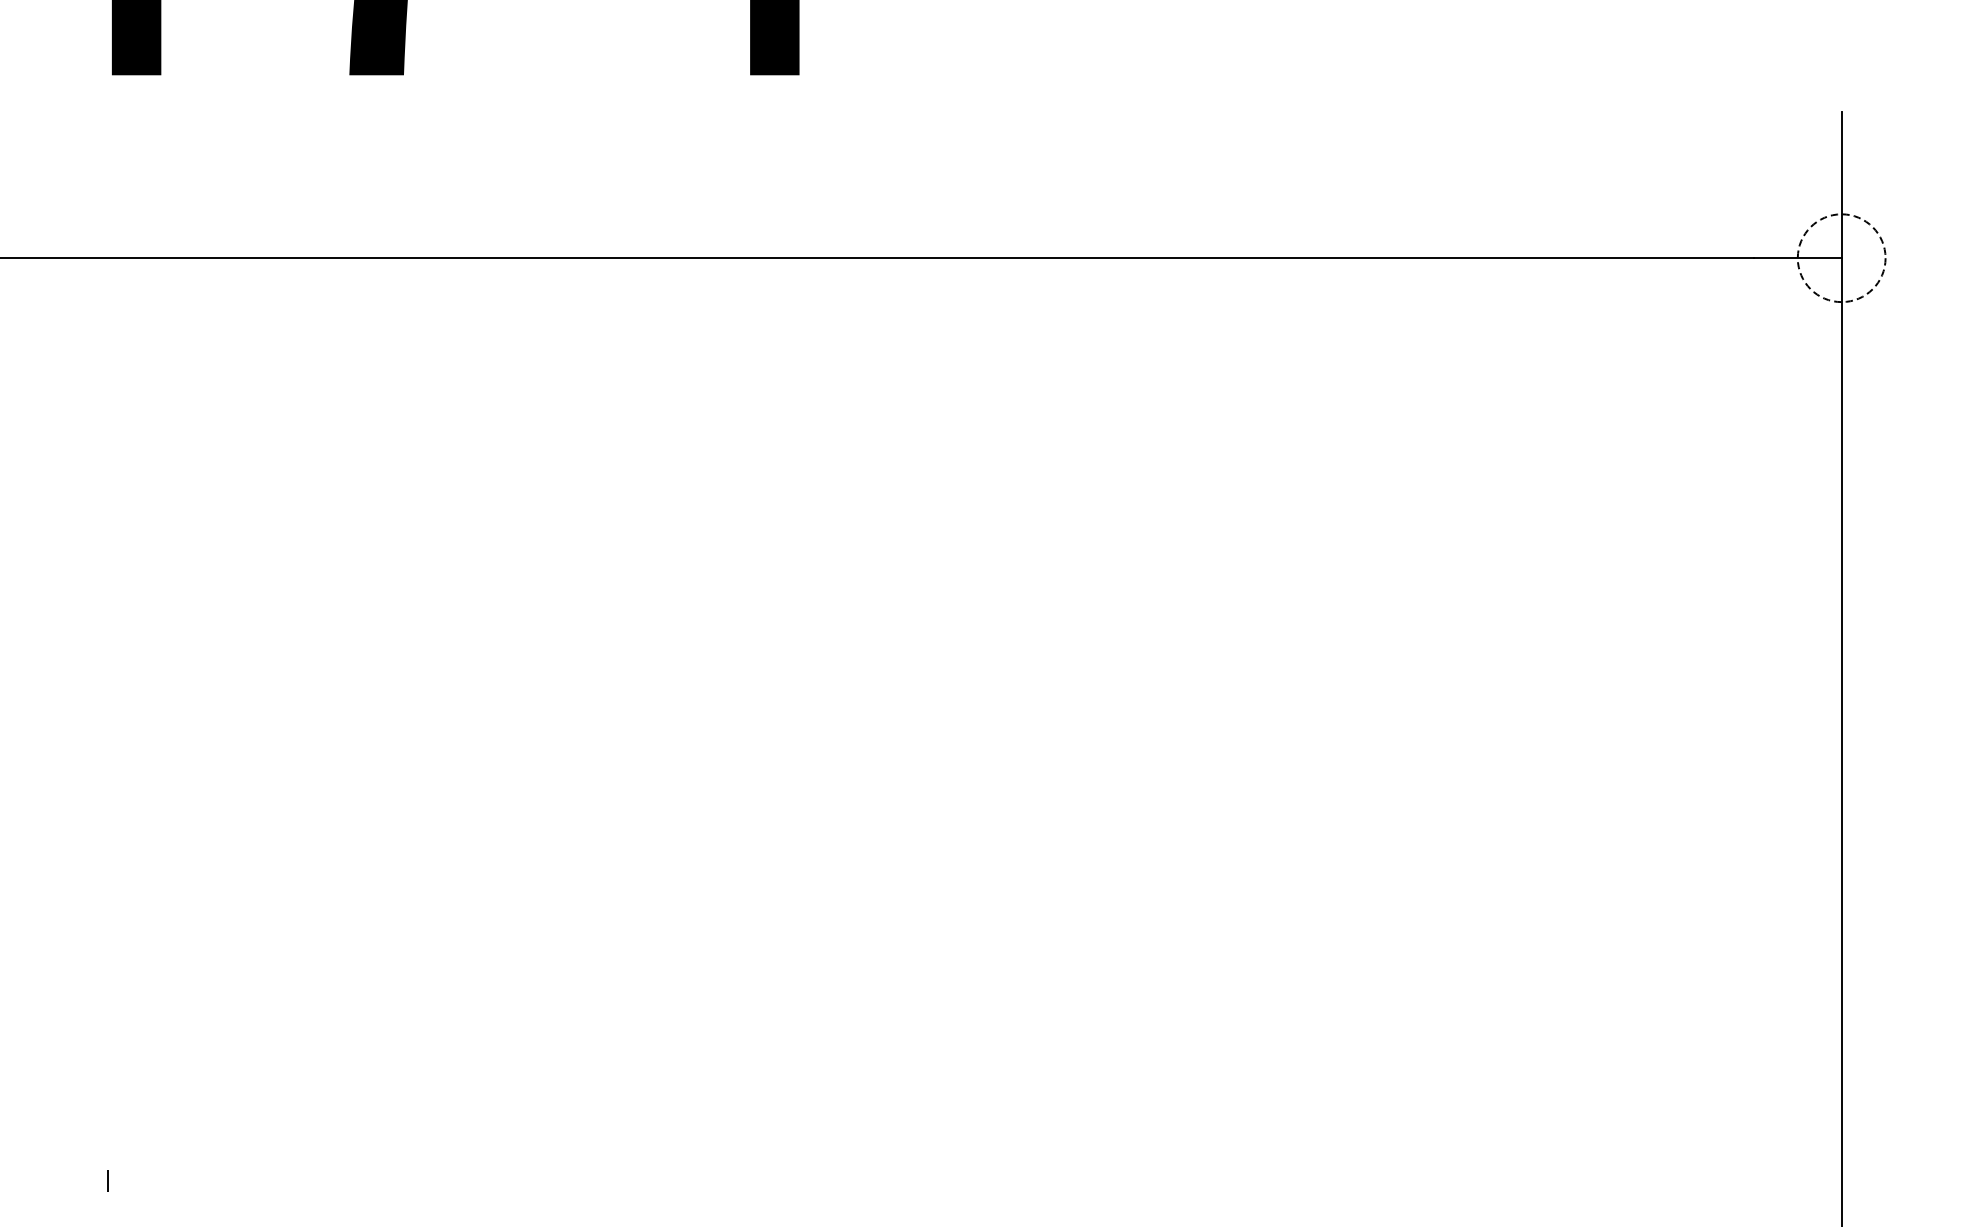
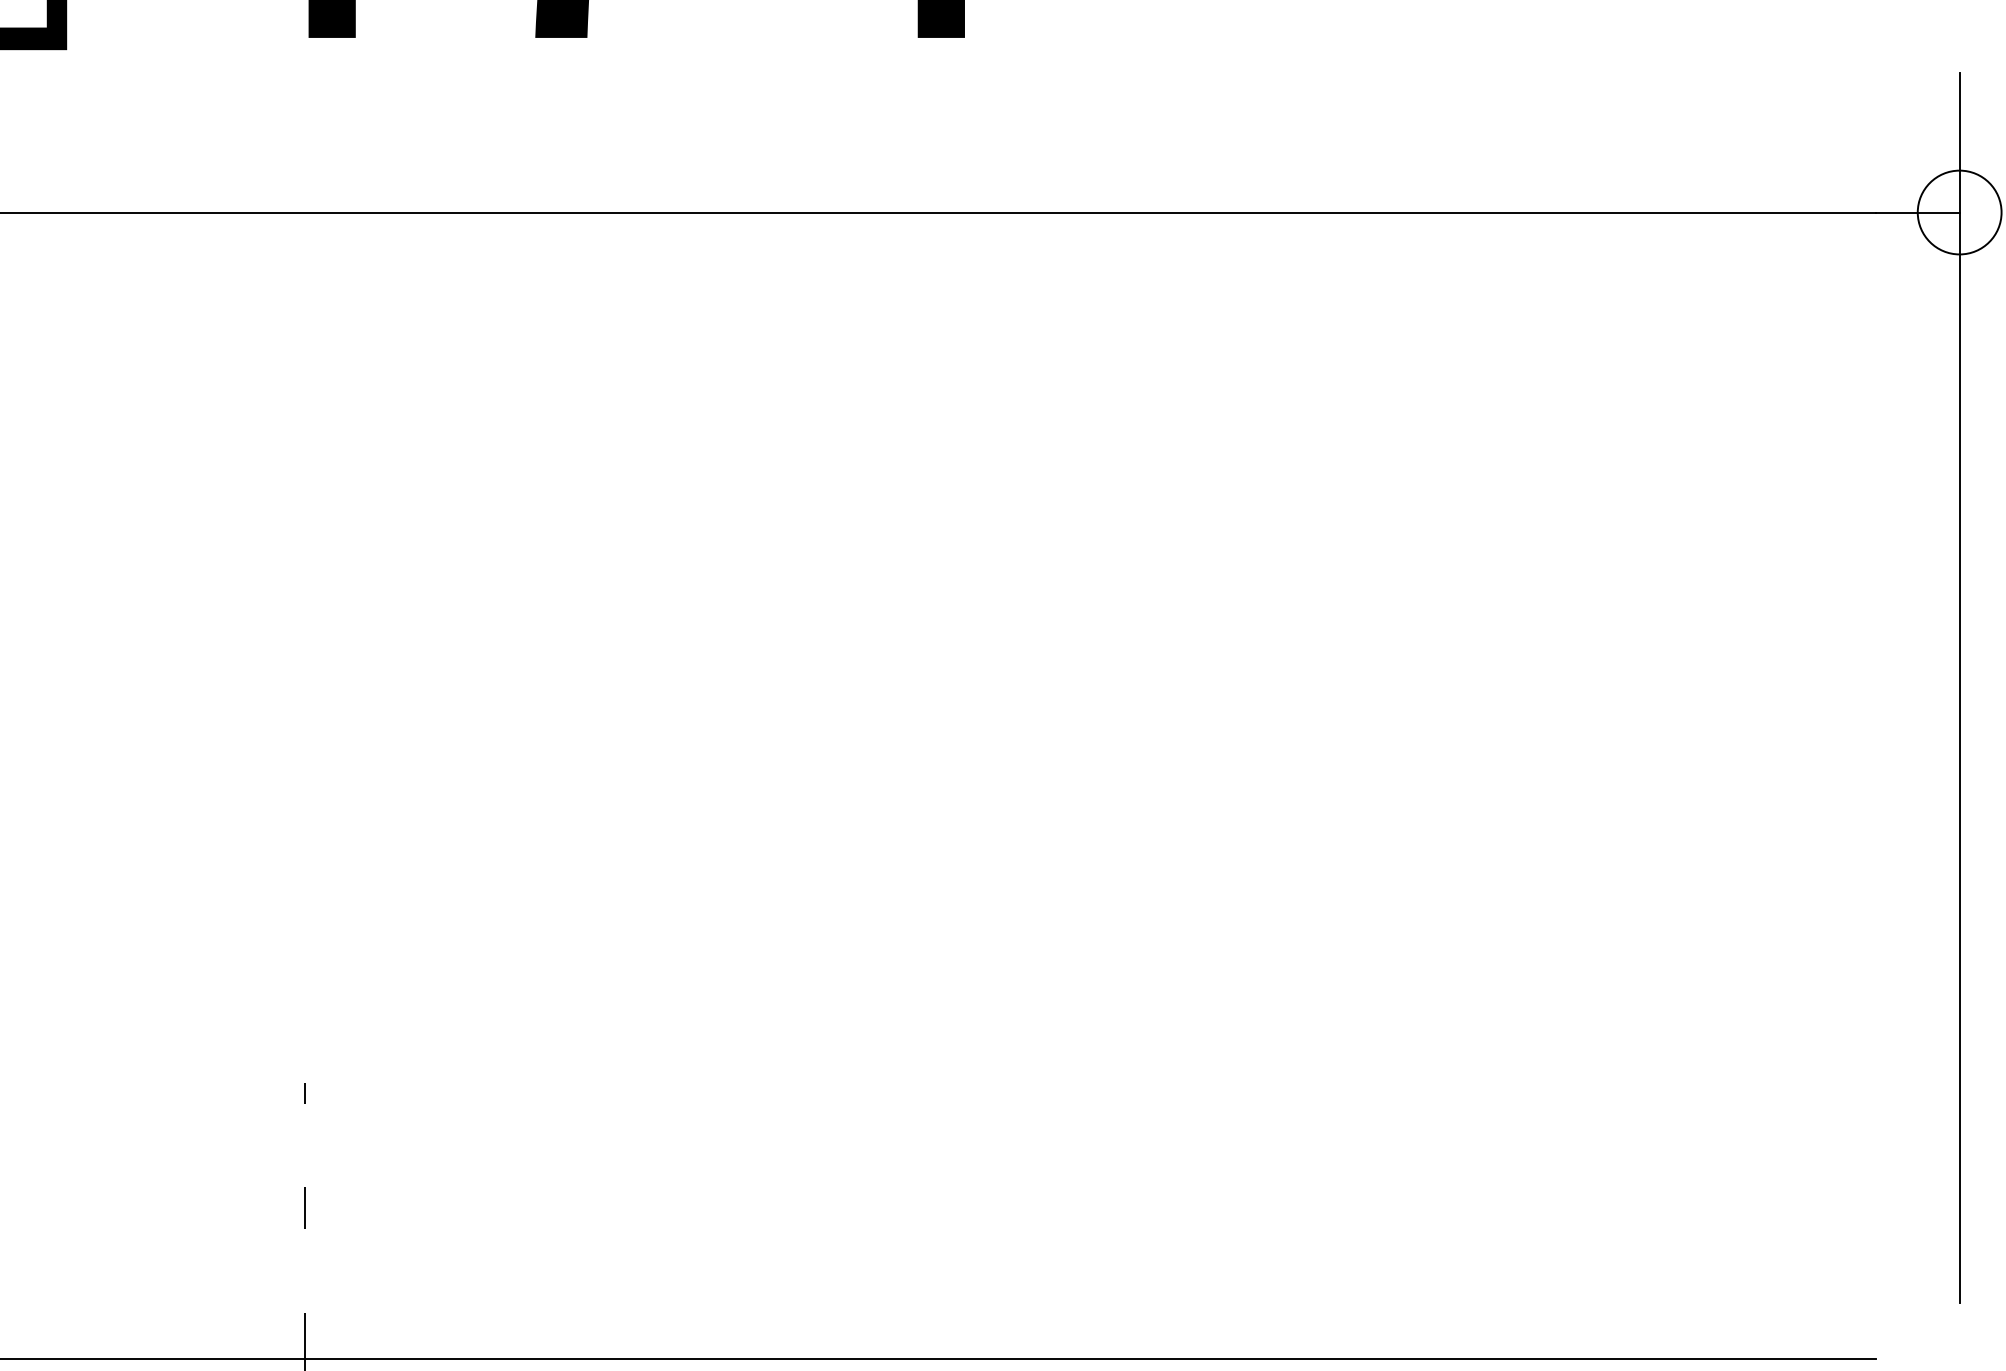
circle: (1841, 258) -> (1959, 212), dashed -> solid

